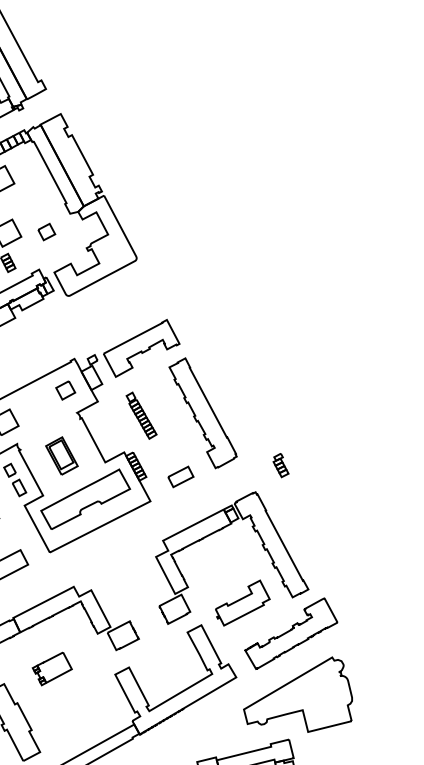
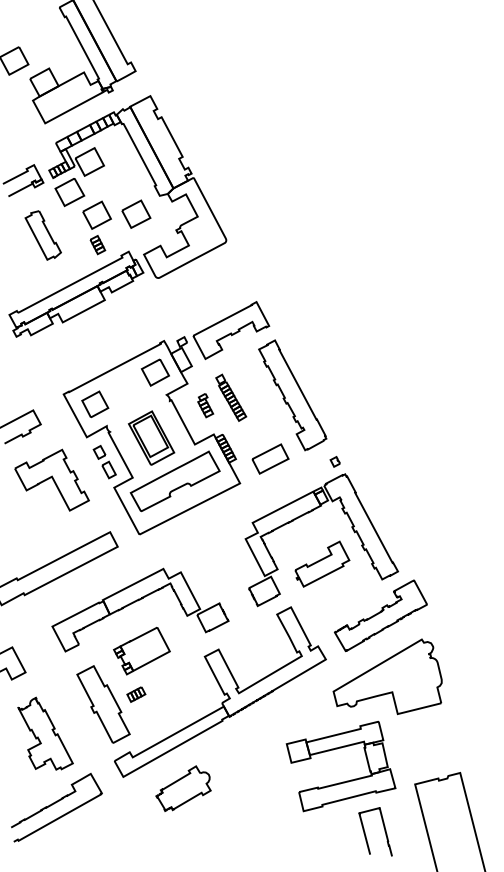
part: (46, 231) -> (136, 213), size x1.67
part: (64, 390) -> (154, 372), size x1.43
part: (61, 455) -> (151, 437), size x1.43
part: (280, 465) -> (205, 405), moved
part: (180, 476) -> (270, 458), size x1.43
part: (244, 479) -> (334, 461), added
part: (242, 602) -> (322, 563), moved
part: (51, 668) -> (141, 650), size x1.43
part: (46, 712) -> (136, 694), added

